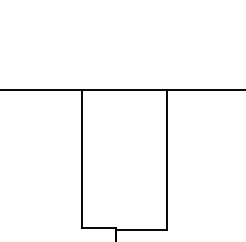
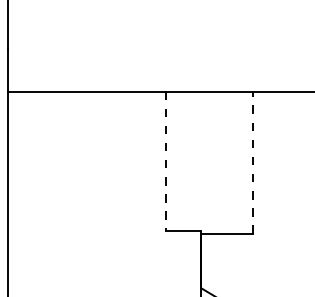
line: (82, 159) -> (166, 161), solid -> dashed
line: (167, 160) -> (253, 162), solid -> dashed

